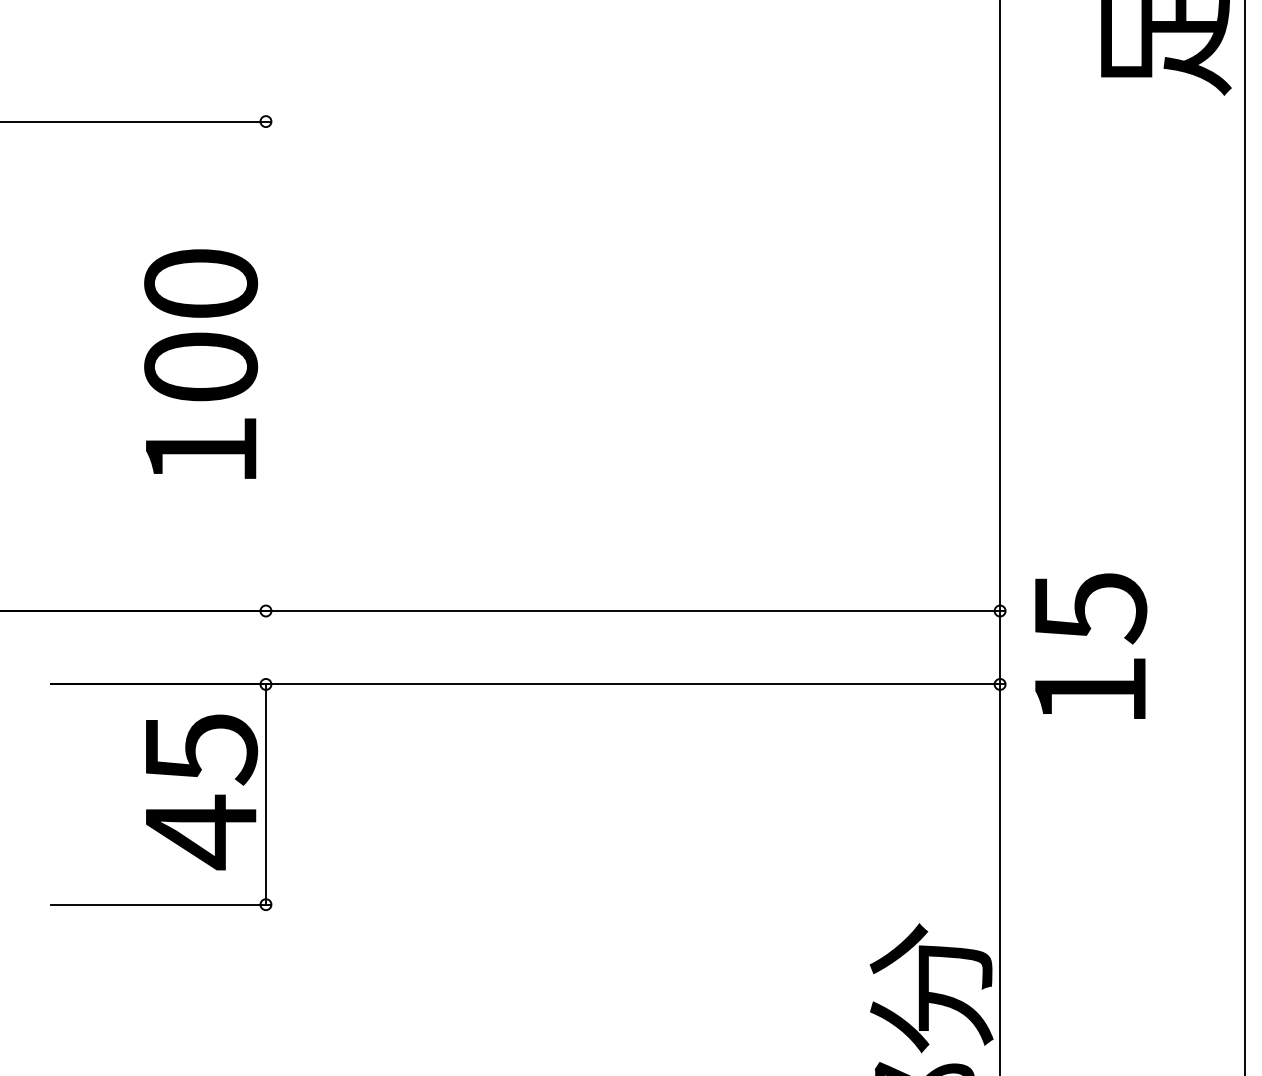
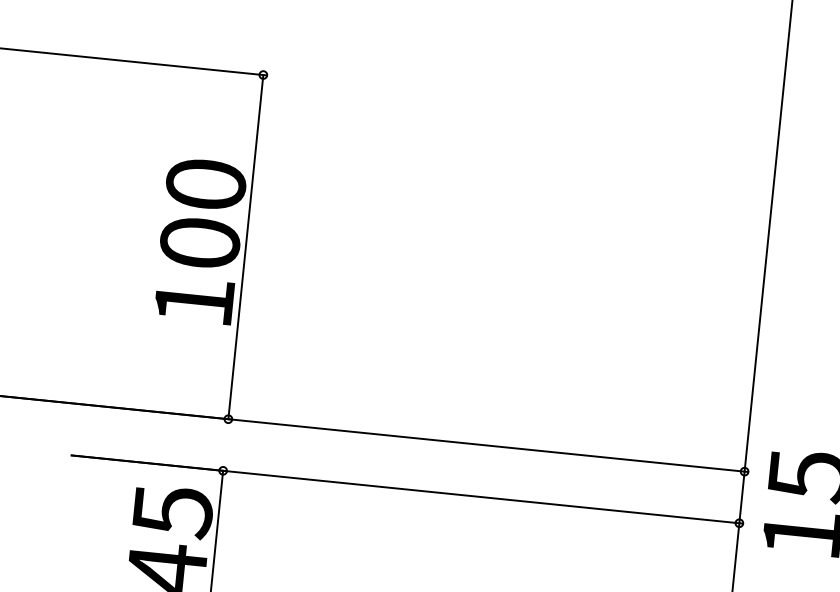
line: (265, 366) -> (245, 247), added

